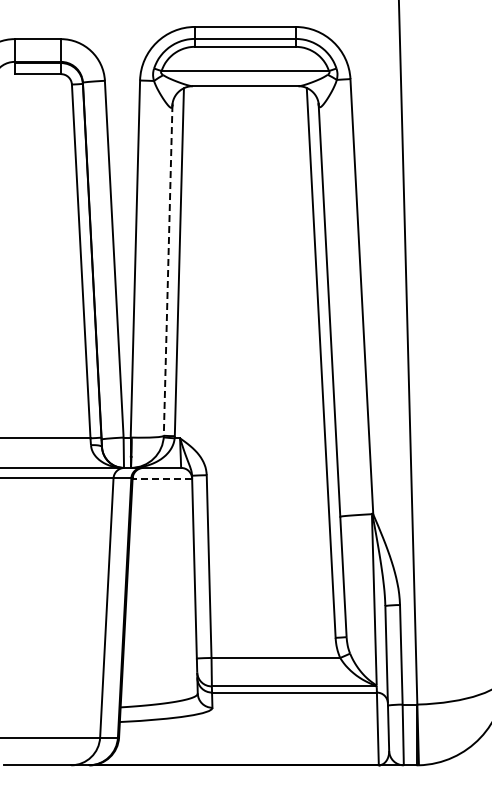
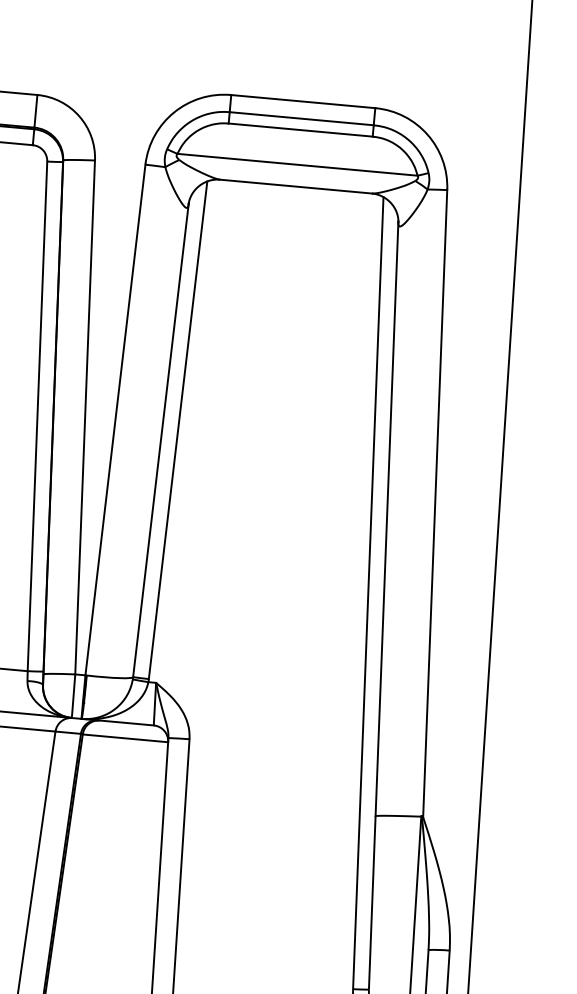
line: (168, 270) -> (161, 440), dashed -> solid
line: (162, 478) -> (125, 738), dashed -> solid

